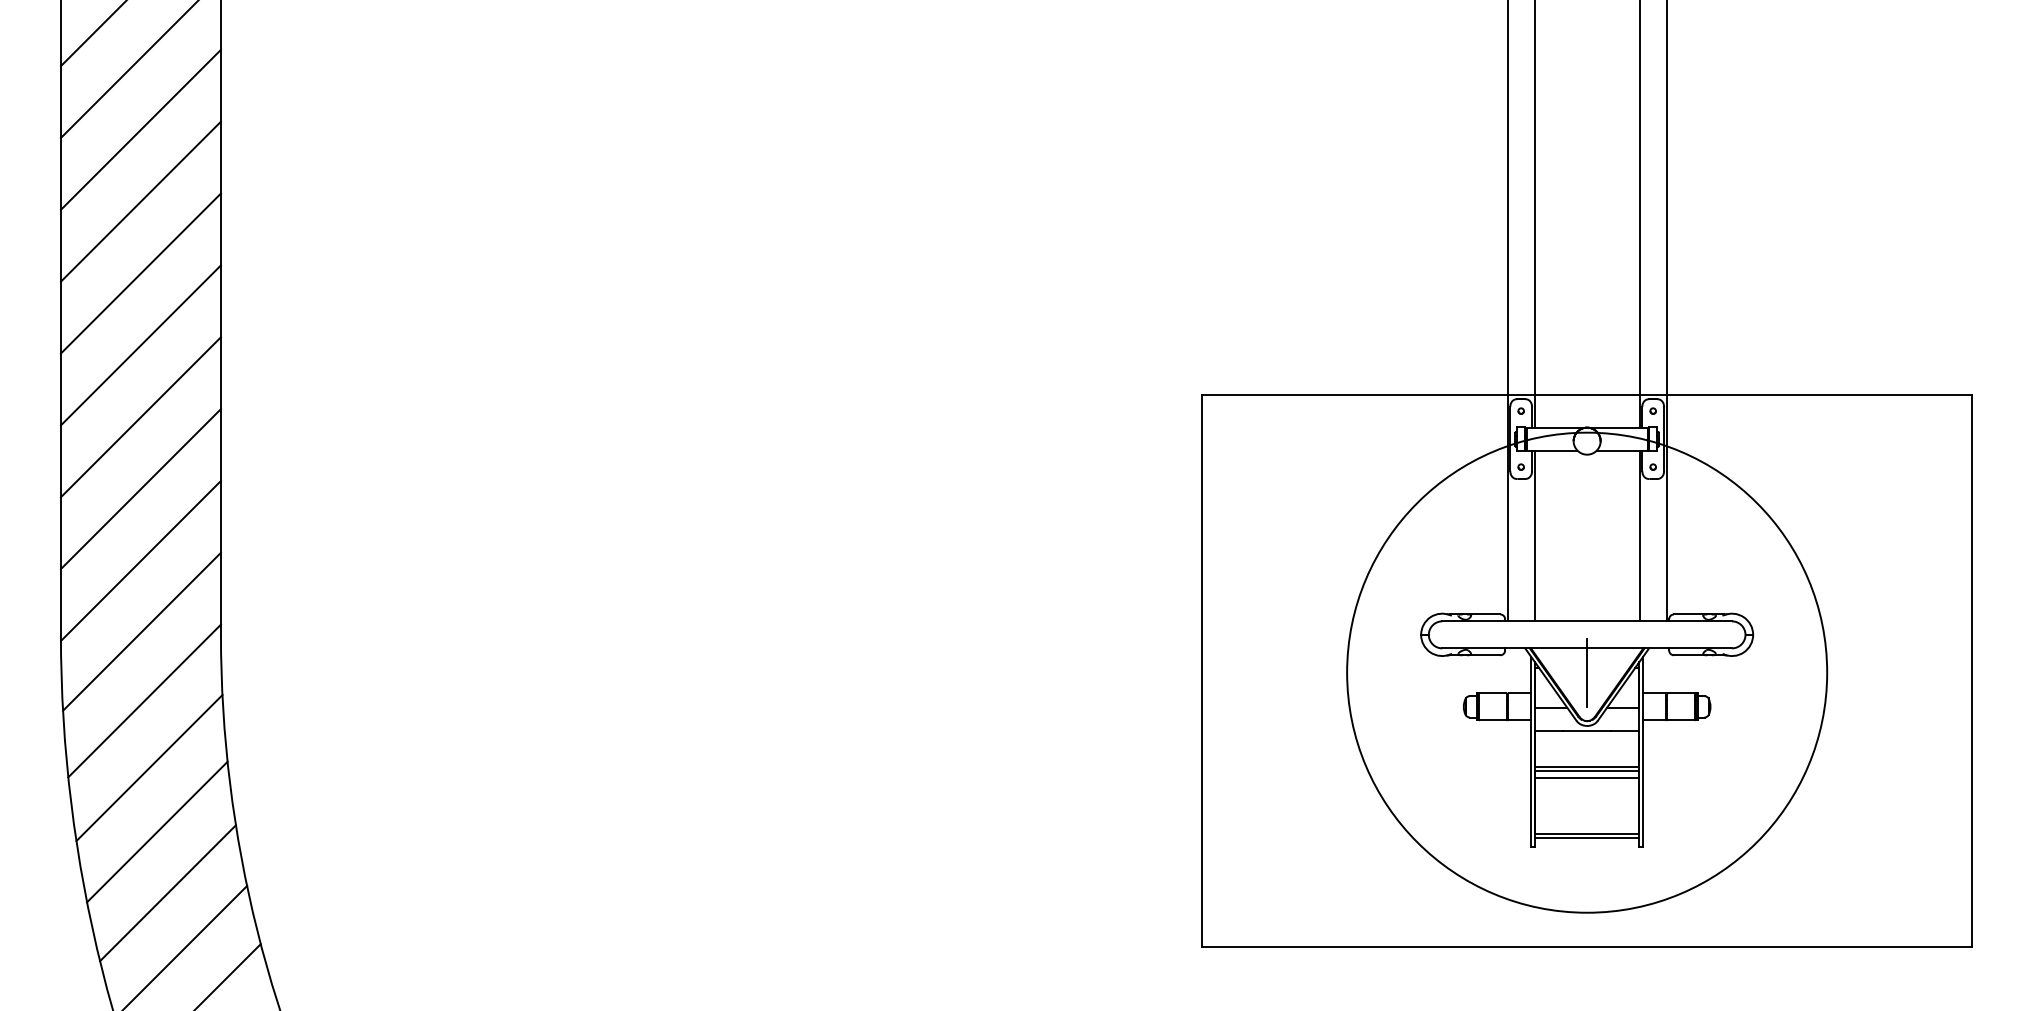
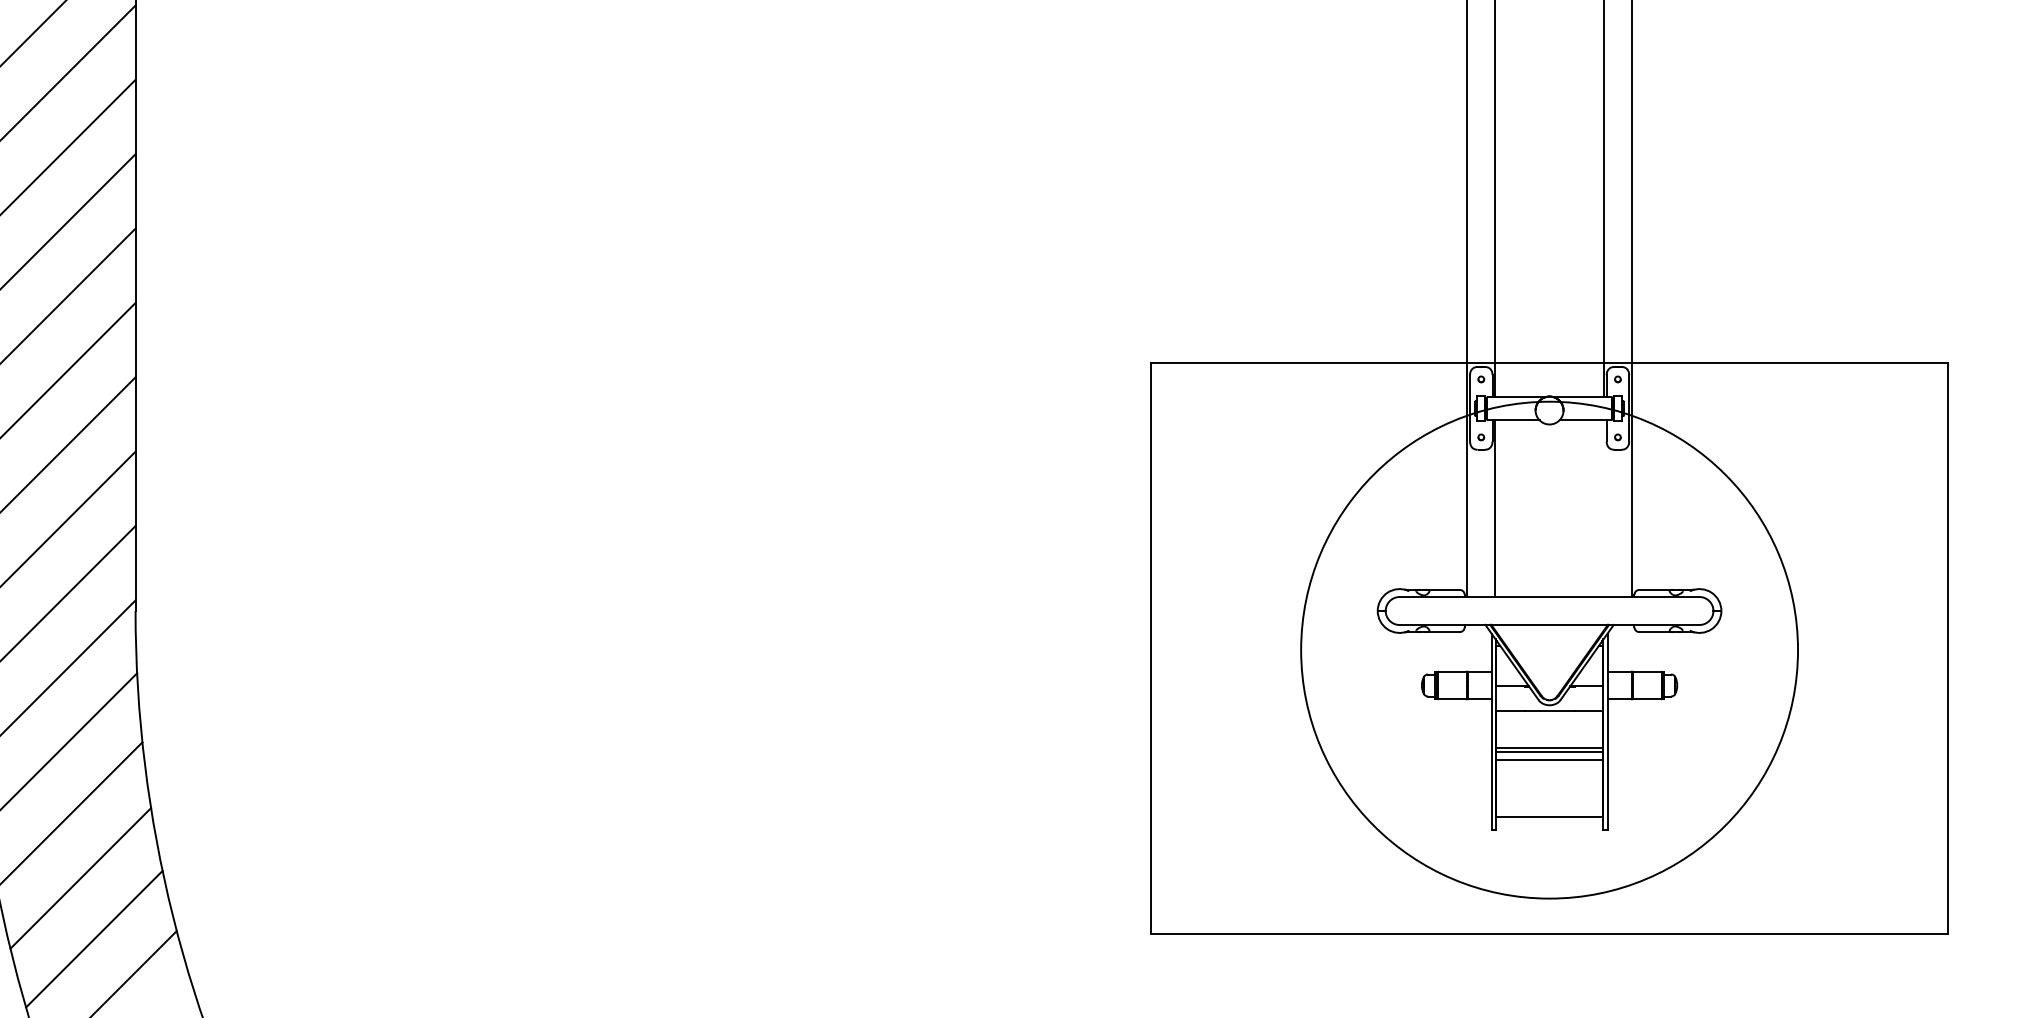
line: (1639, 535) -> (1603, 508), removed
line: (1587, 672) -> (1549, 649), removed
line: (1587, 837) -> (1549, 820), removed

